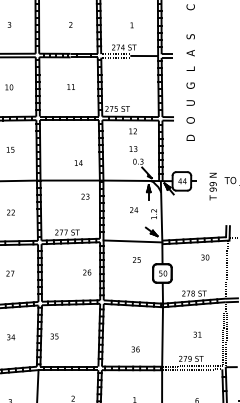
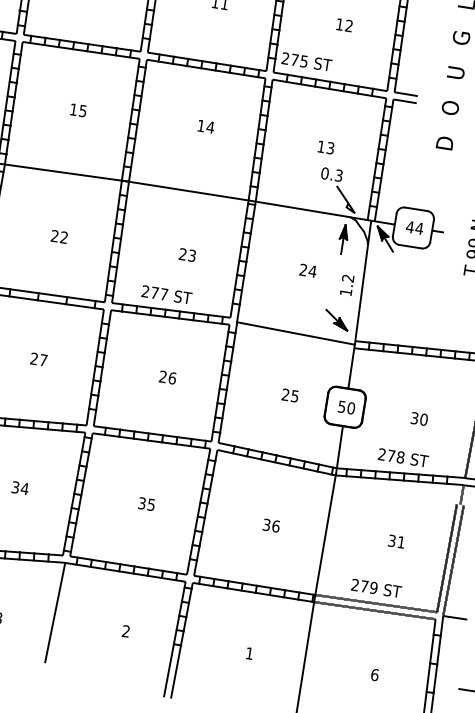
text: (132, 131) -> (343, 25), moved
text: (78, 162) -> (205, 125), moved
text: (85, 196) -> (187, 254), moved
text: (205, 257) -> (419, 419), moved
text: (136, 259) -> (289, 394), moved
text: (87, 272) -> (168, 377), moved
text: (54, 336) -> (146, 504), moved
text: (135, 349) -> (271, 525), moved

